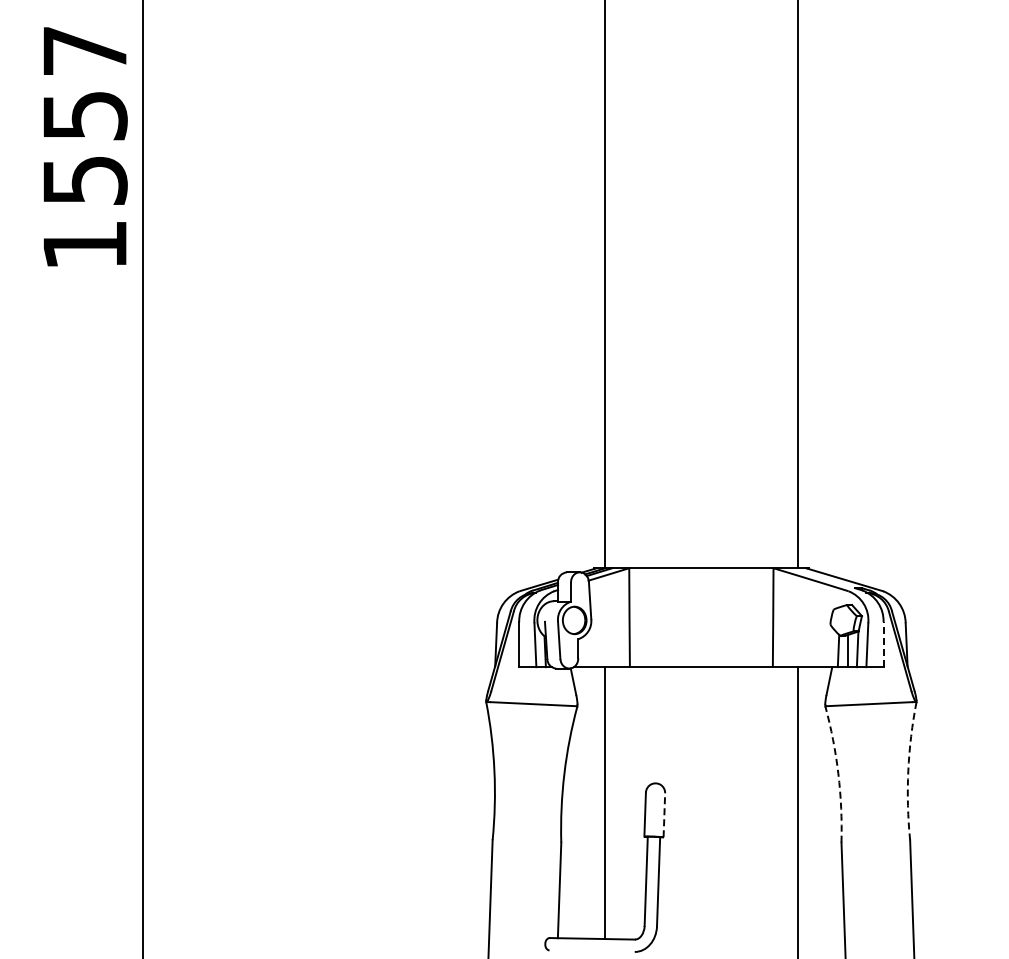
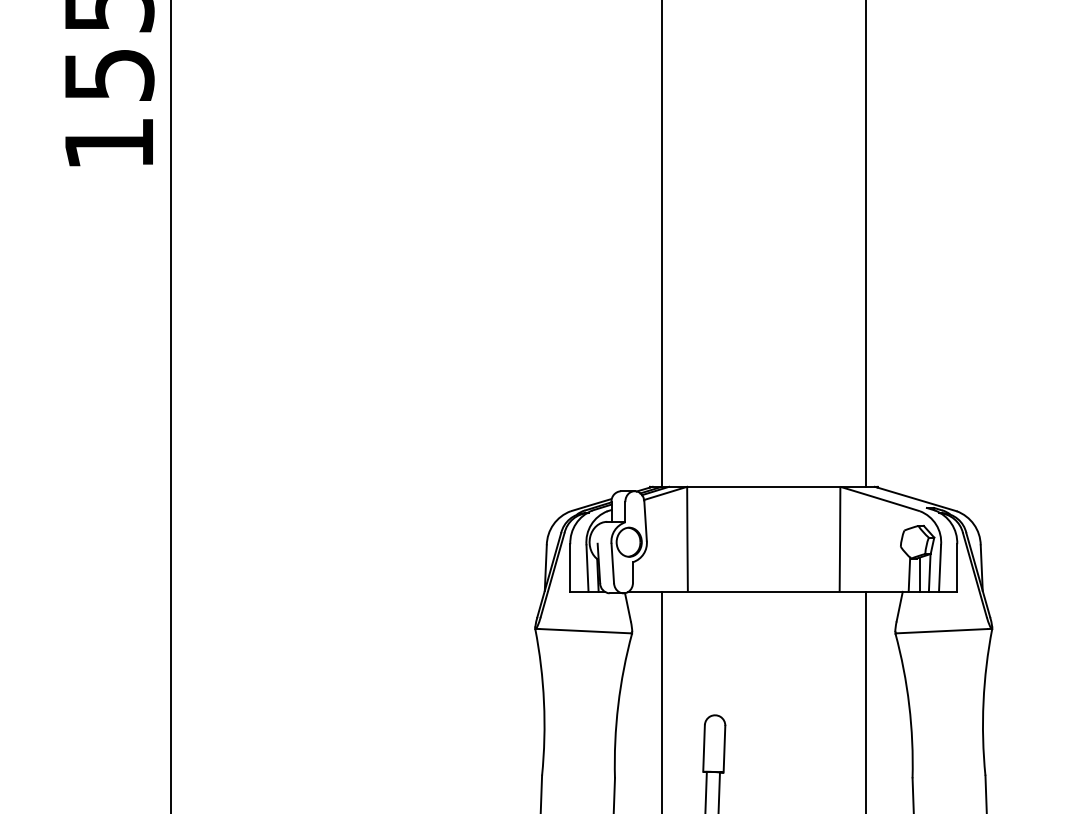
line: (883, 644) -> (957, 567), dashed -> solid
arc: (908, 770) -> (983, 701), dashed -> solid
arc: (838, 773) -> (909, 704), dashed -> solid
line: (664, 815) -> (724, 749), dashed -> solid

